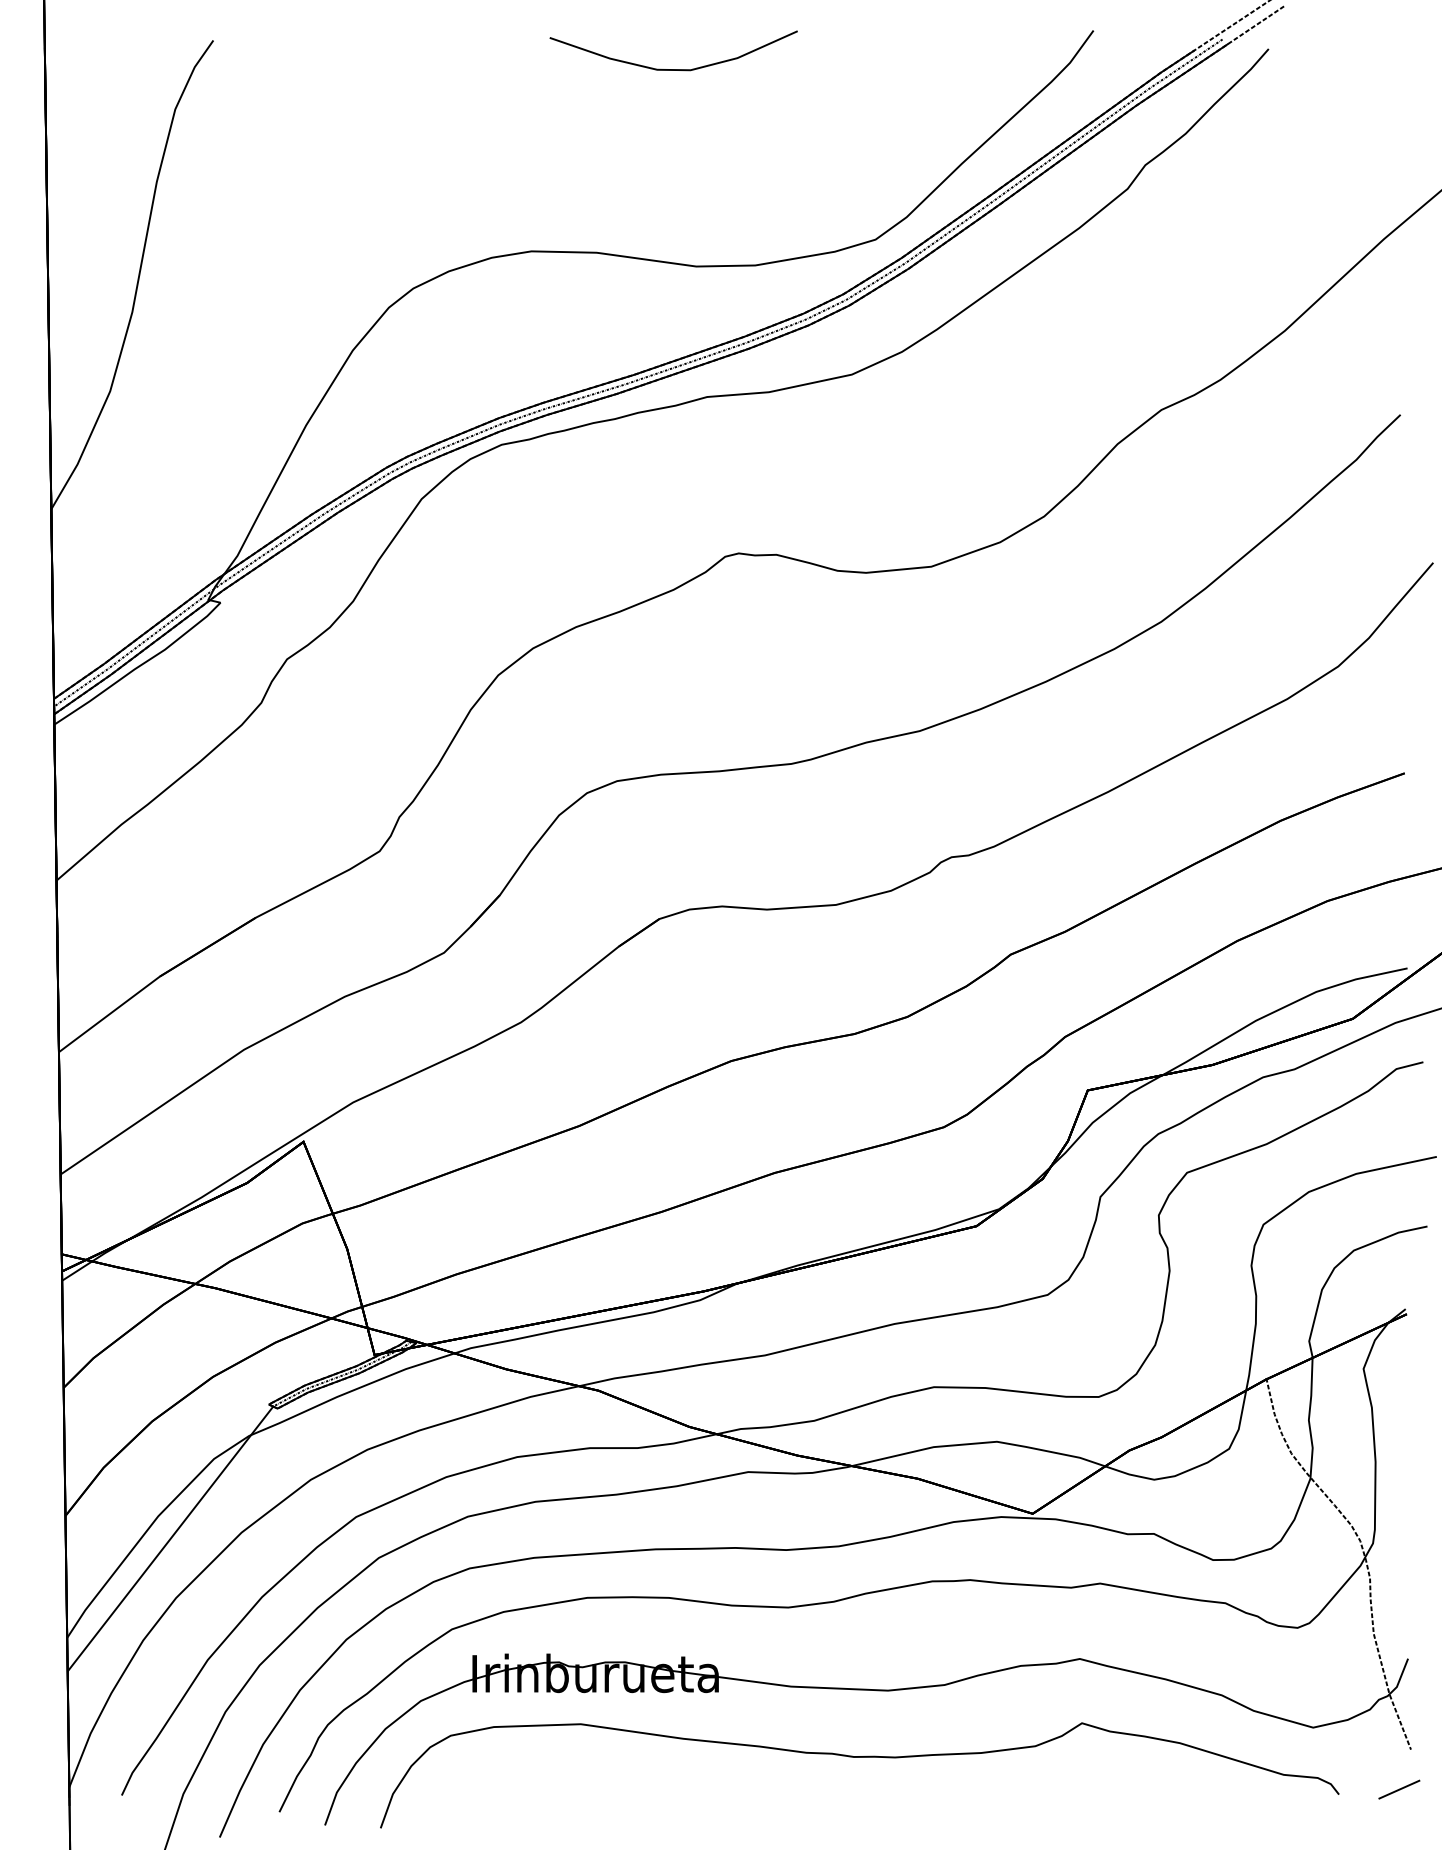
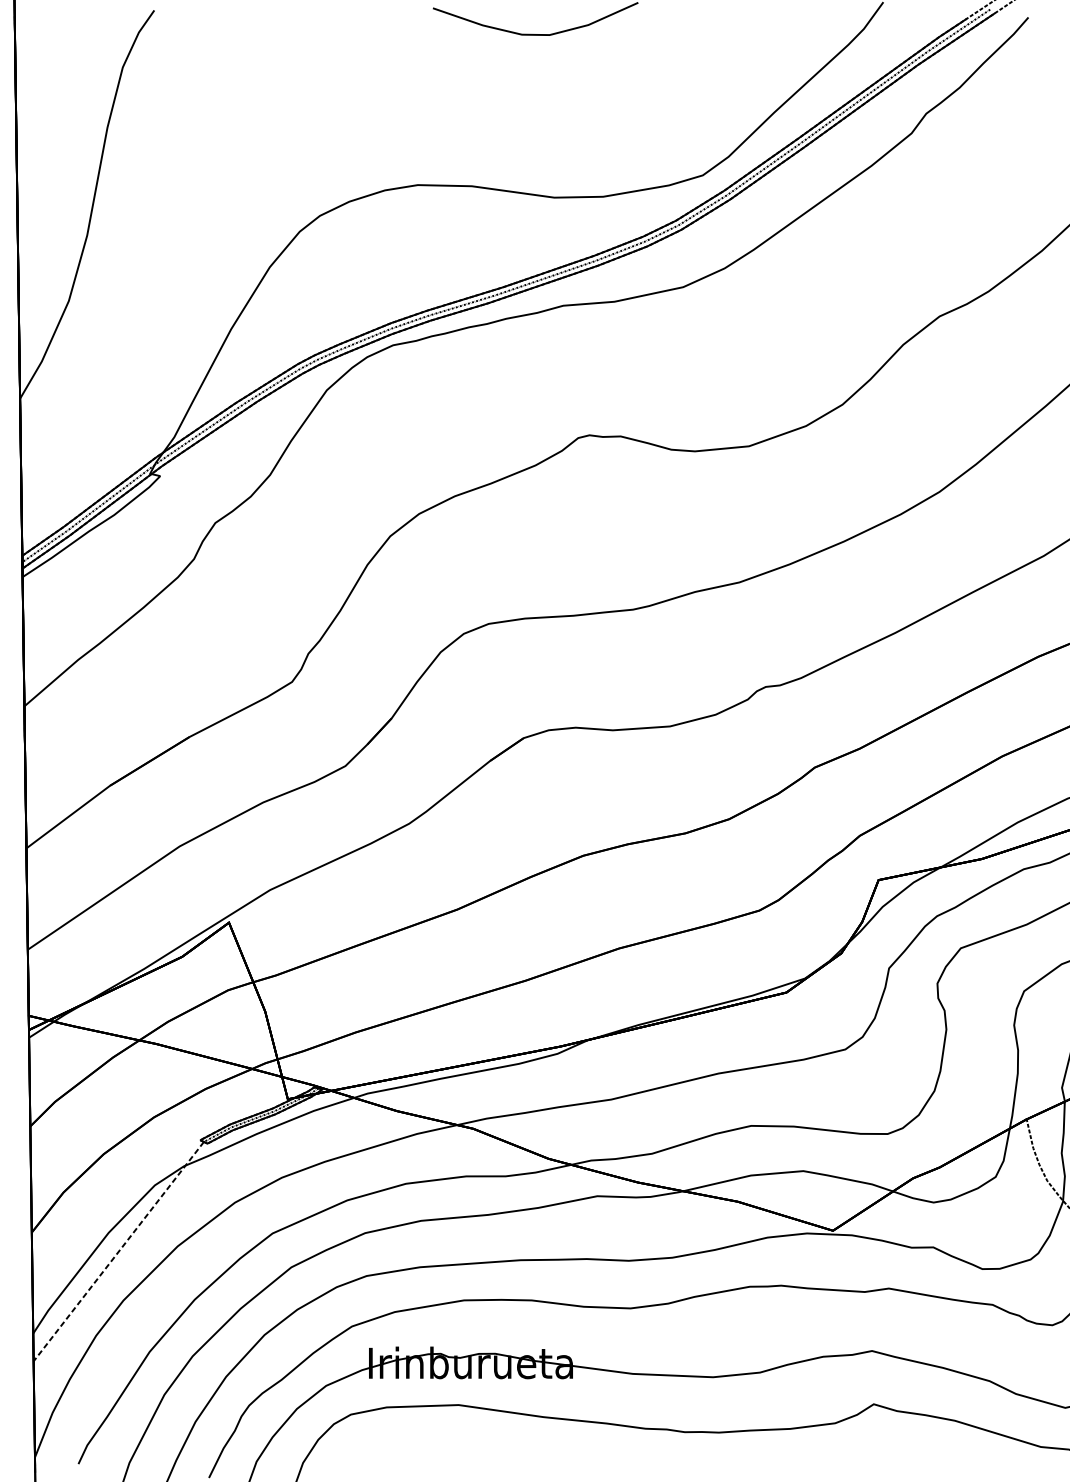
line: (170, 1539) -> (118, 1252), solid -> dashed

